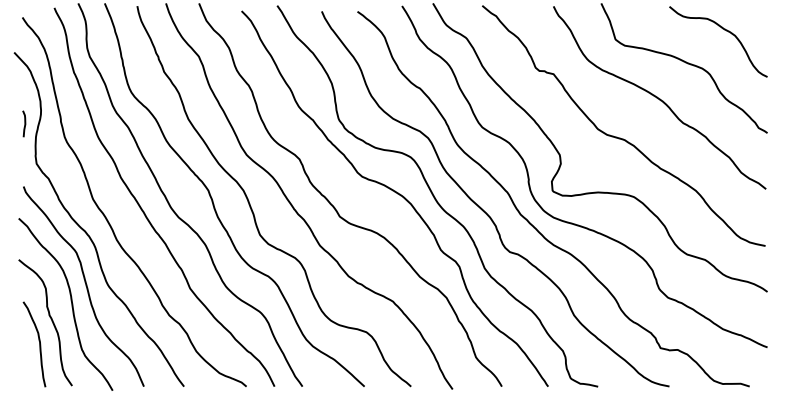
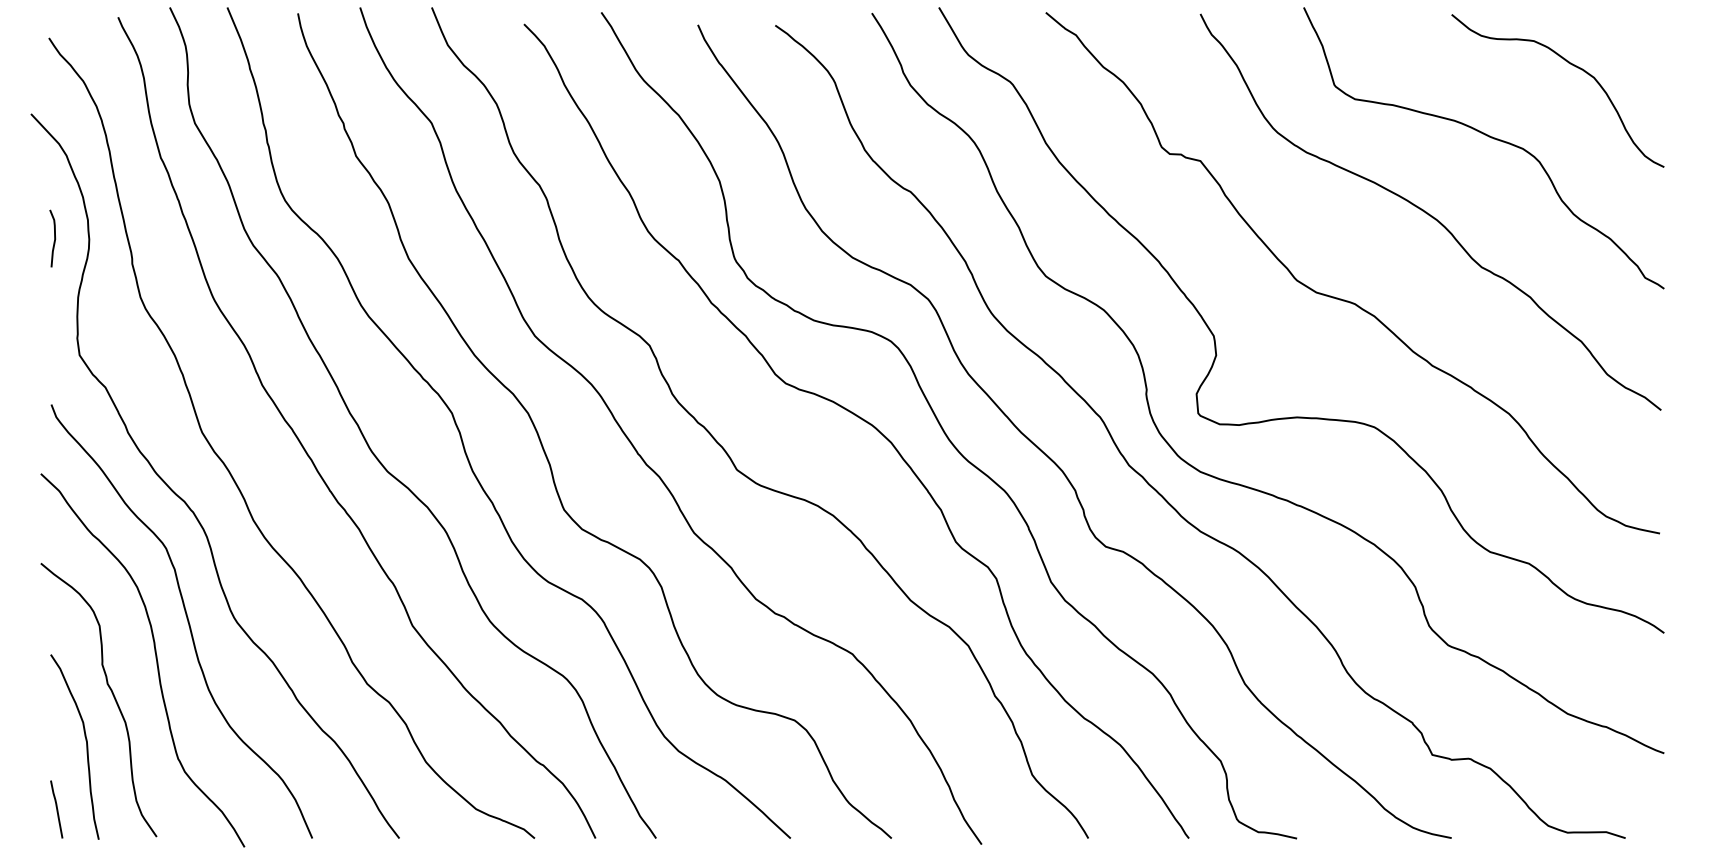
curve: (24, 123) -> (53, 237), moved
line: (25, 373) -> (55, 809), added

